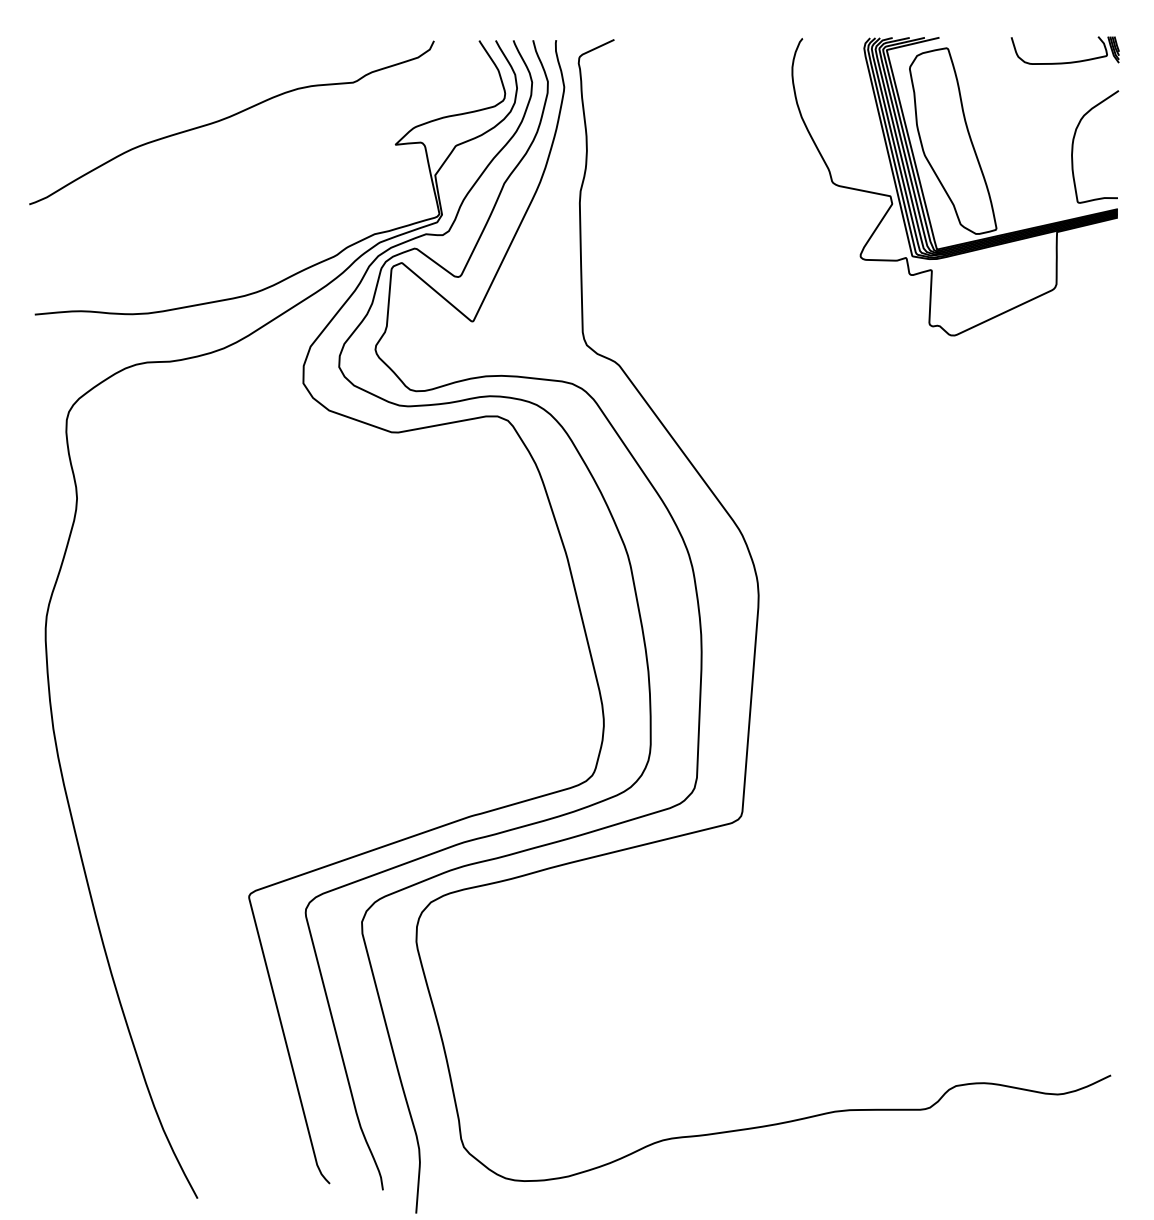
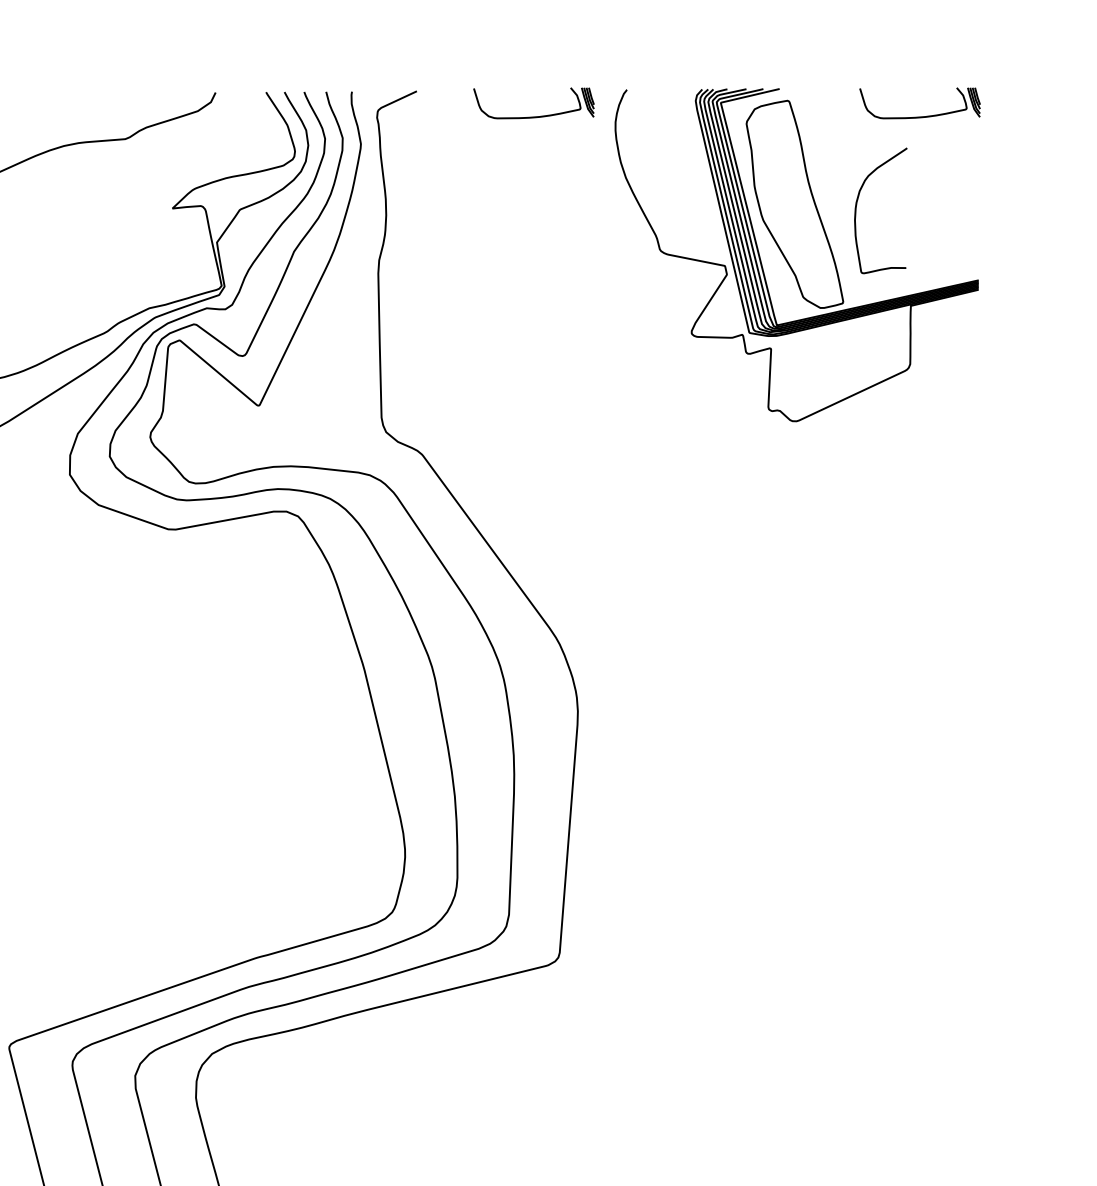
part: (718, 62) -> (533, 116), added
curve: (1074, 140) -> (857, 203), moved

